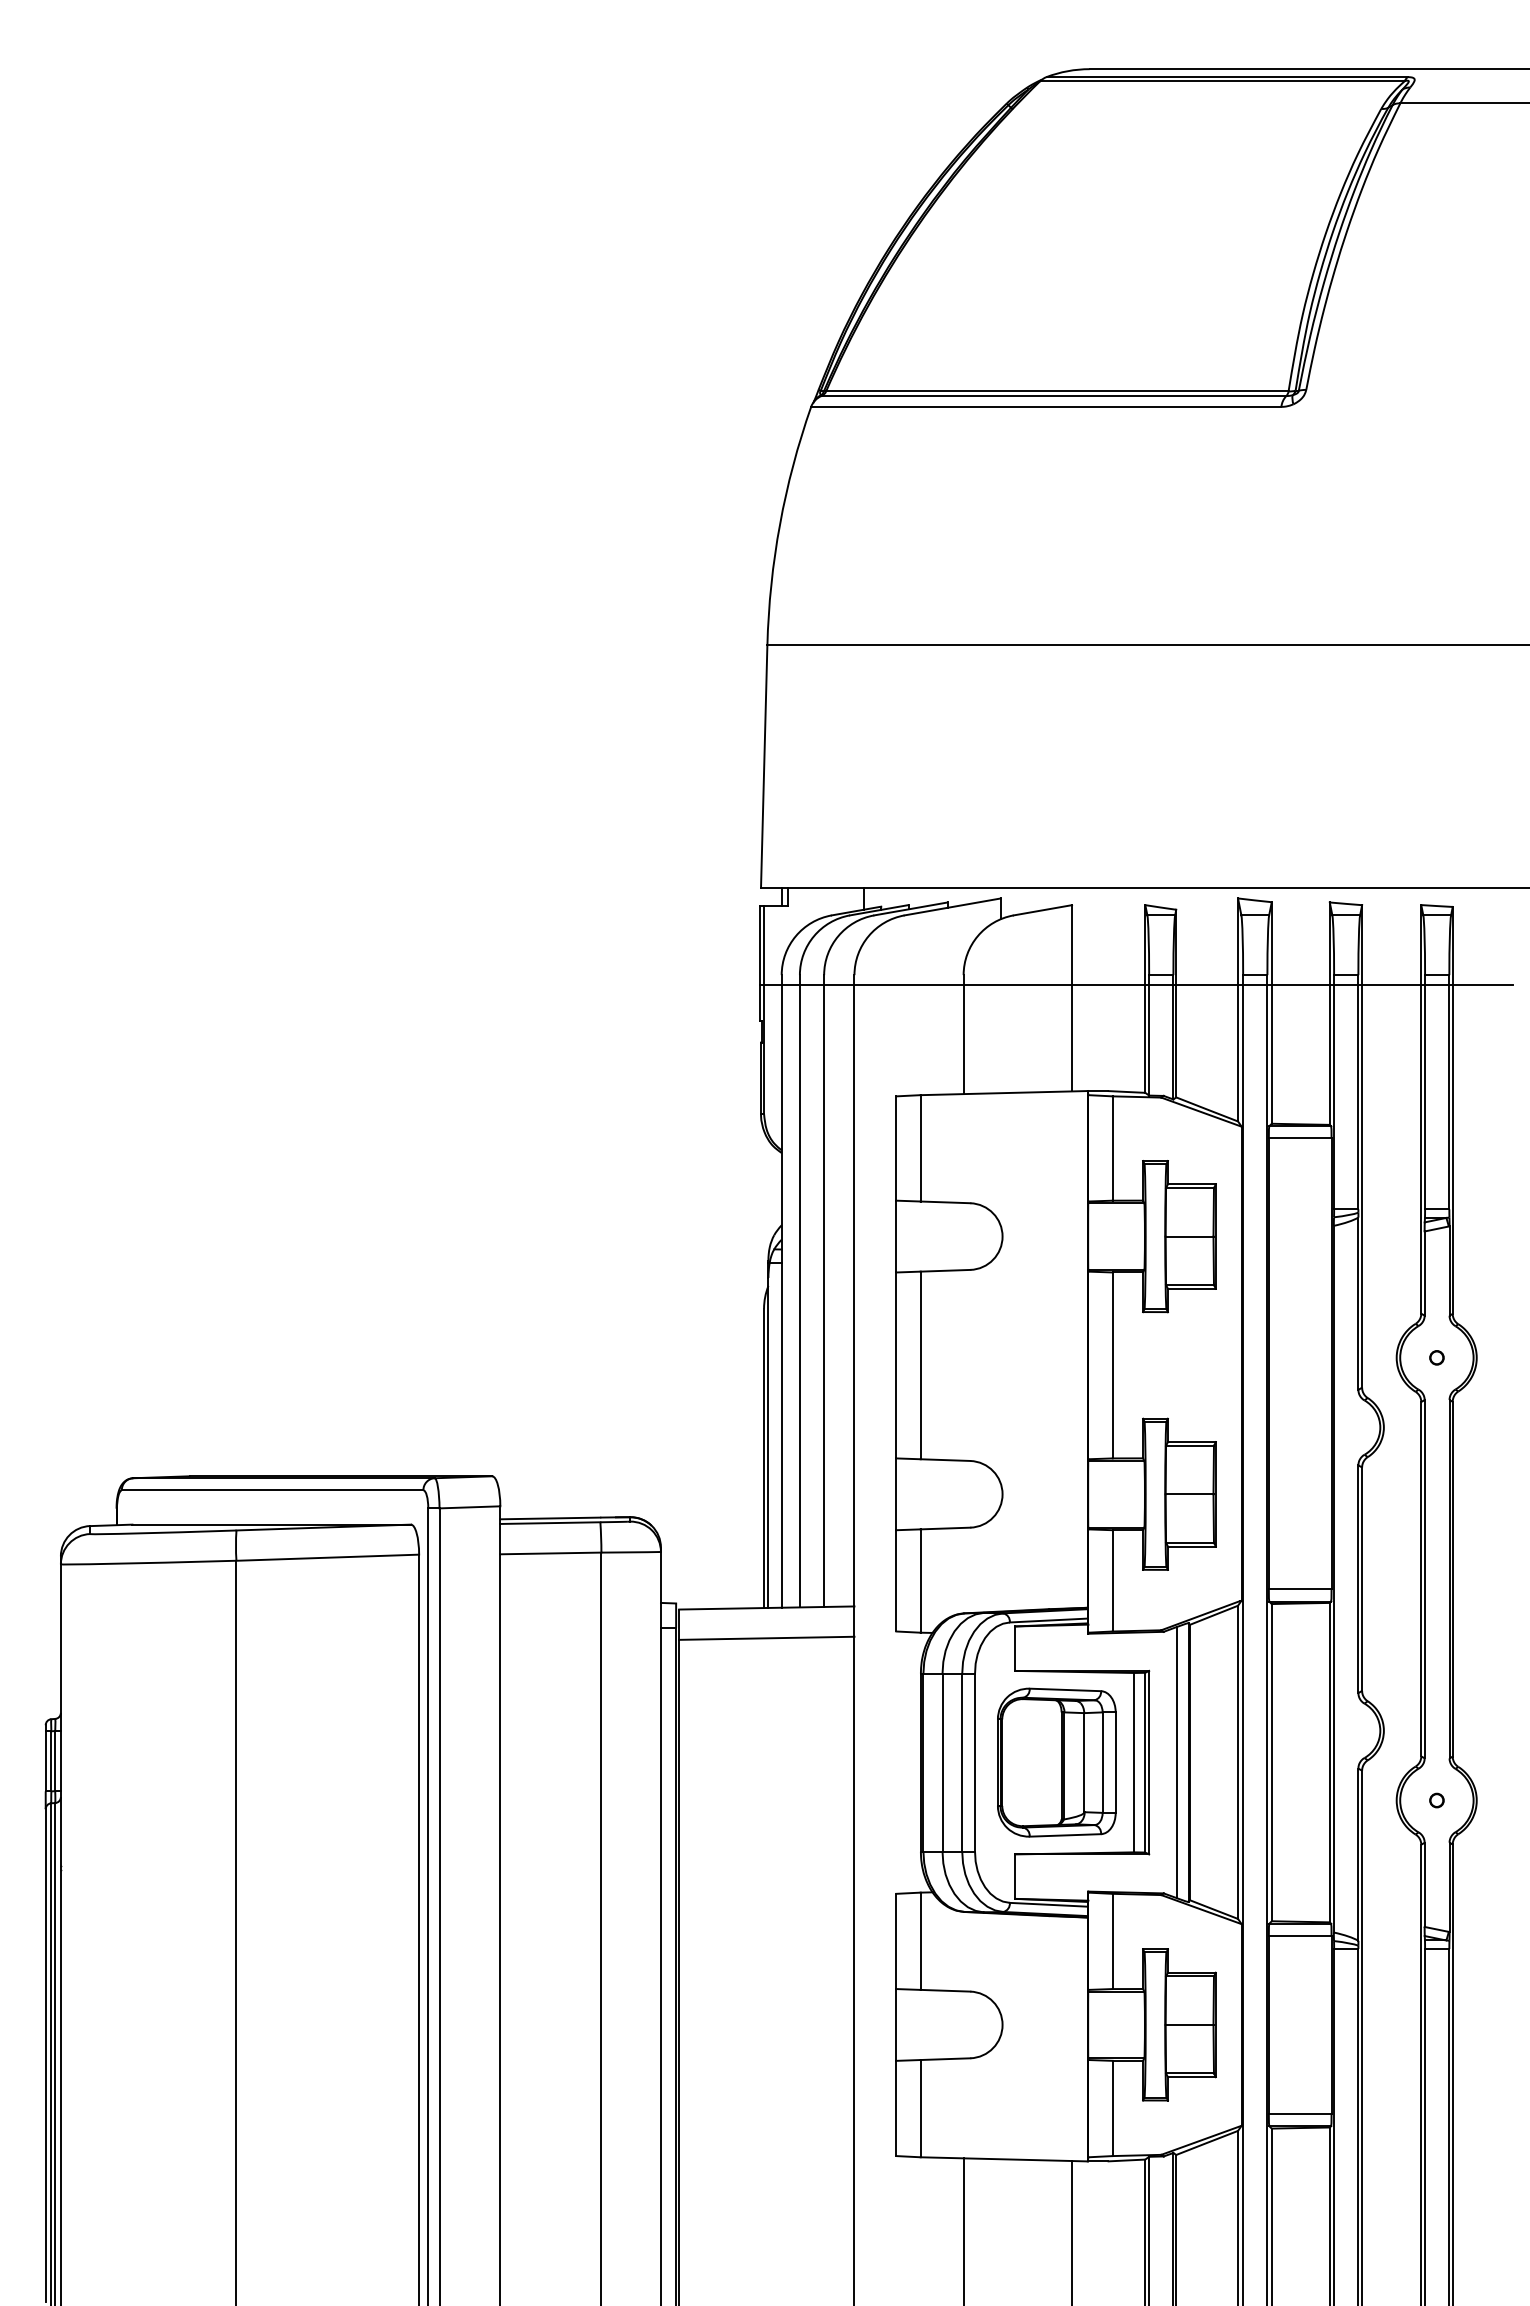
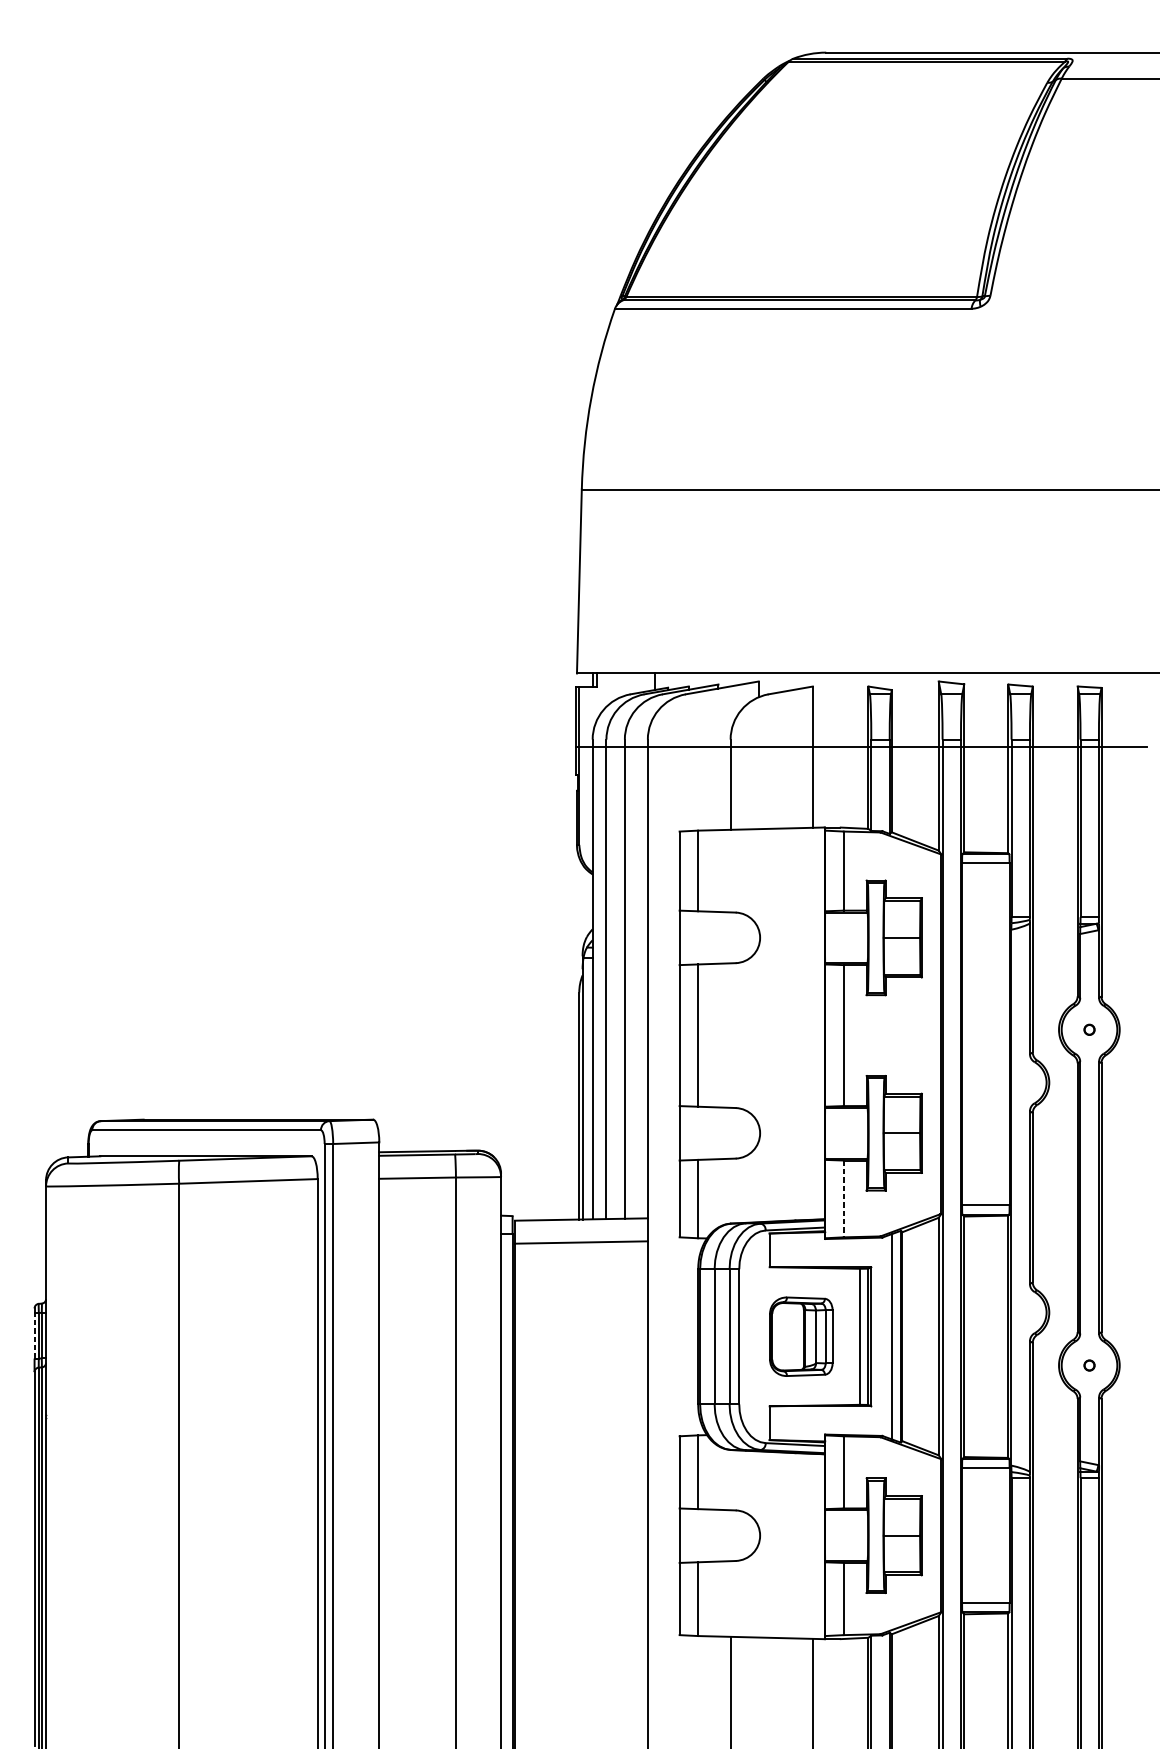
line: (1112, 1580) -> (843, 1198), solid -> dashed
line: (45, 1760) -> (34, 1335), solid -> dashed
part: (1056, 1762) -> (801, 1336), size x0.7

